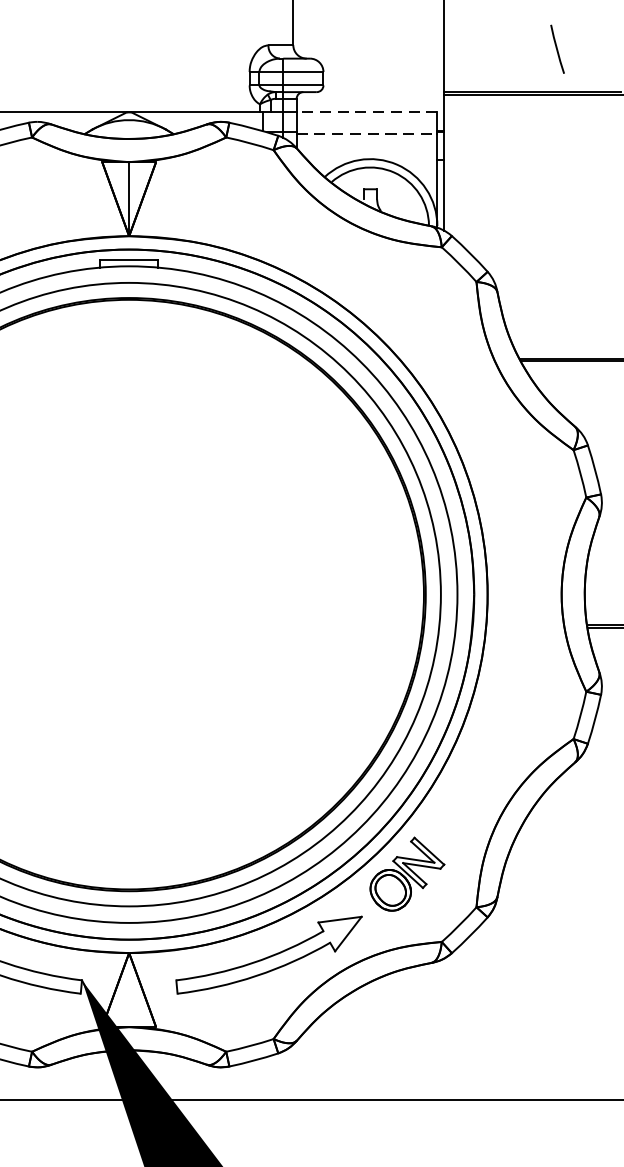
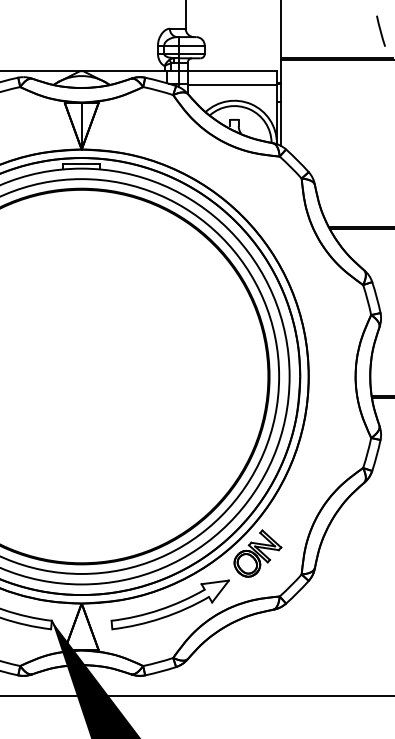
line: (556, 48) -> (380, 30), moved
line: (367, 112) -> (232, 71), dashed -> solid
line: (367, 133) -> (232, 84), dashed -> solid

